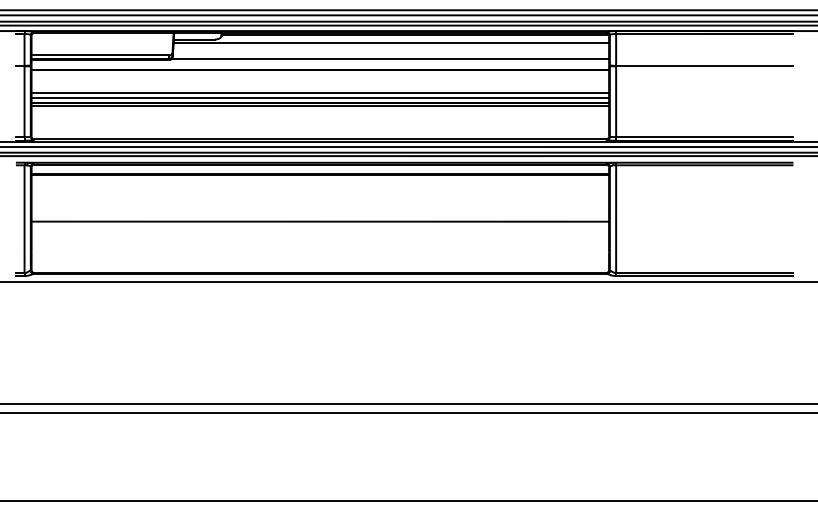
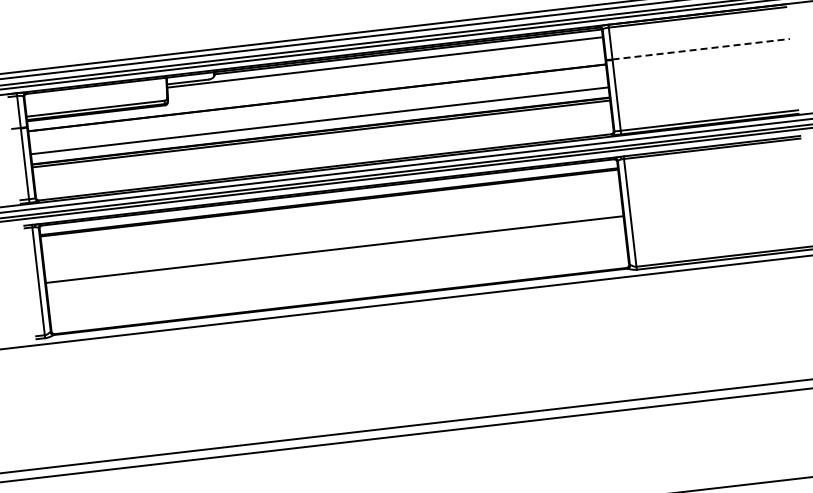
line: (390, 58) -> (385, 78), removed
line: (704, 65) -> (700, 48), solid -> dashed
line: (320, 98) -> (320, 126), removed

